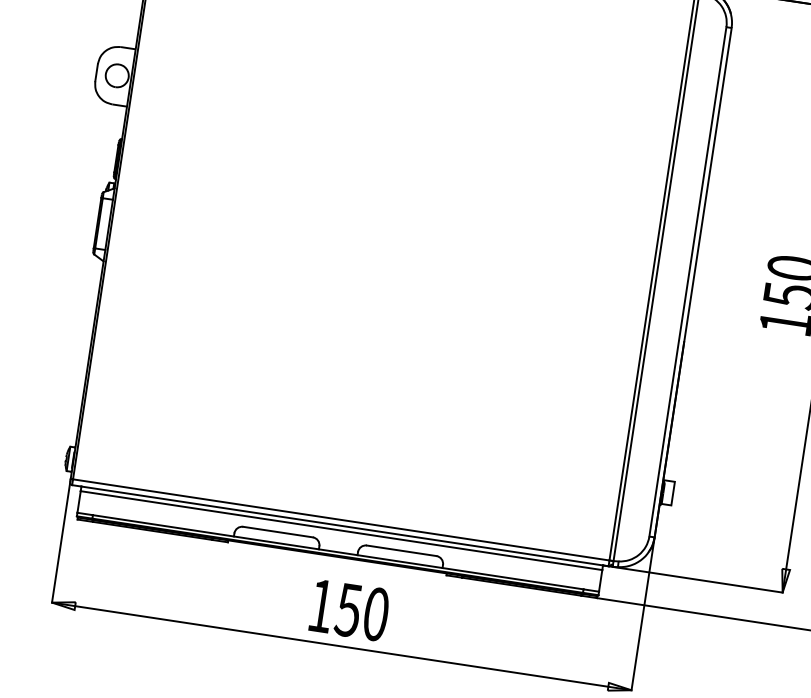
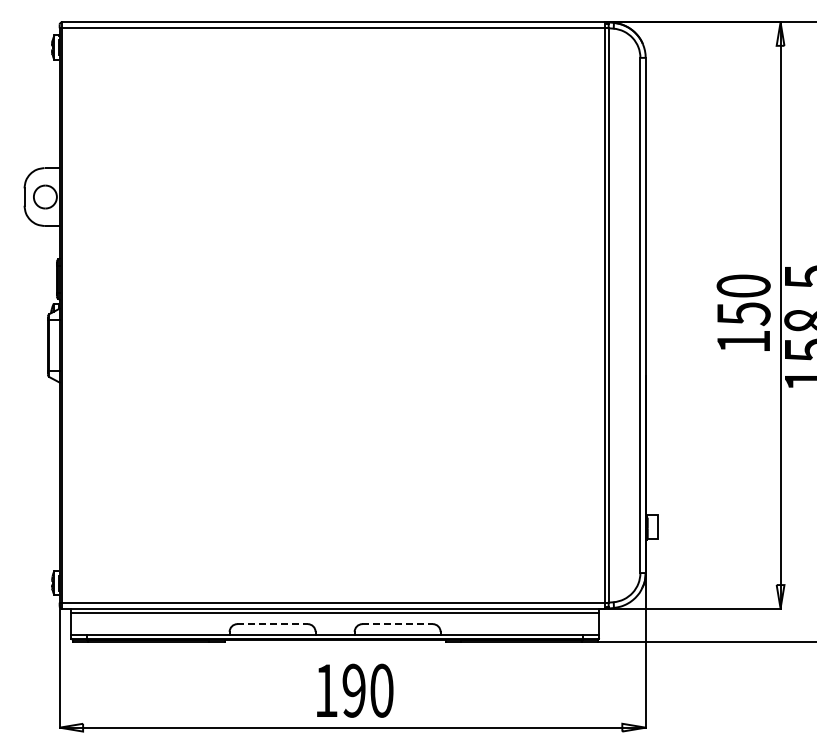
line: (278, 532) -> (273, 624), solid -> dashed
line: (402, 551) -> (398, 624), solid -> dashed
text: (348, 609) -> (353, 690), 150 -> 190

